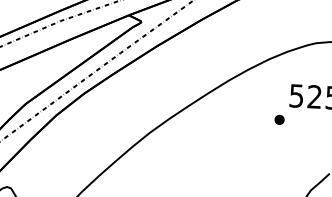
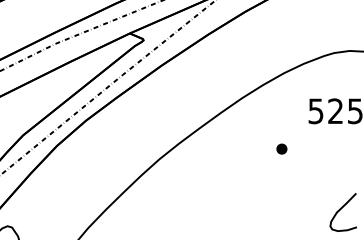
part: (279, 119) -> (281, 148), moved

